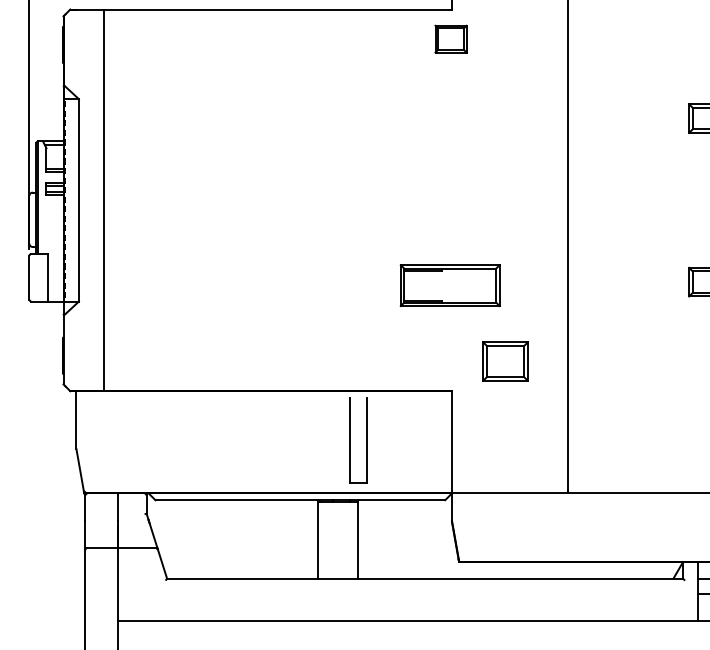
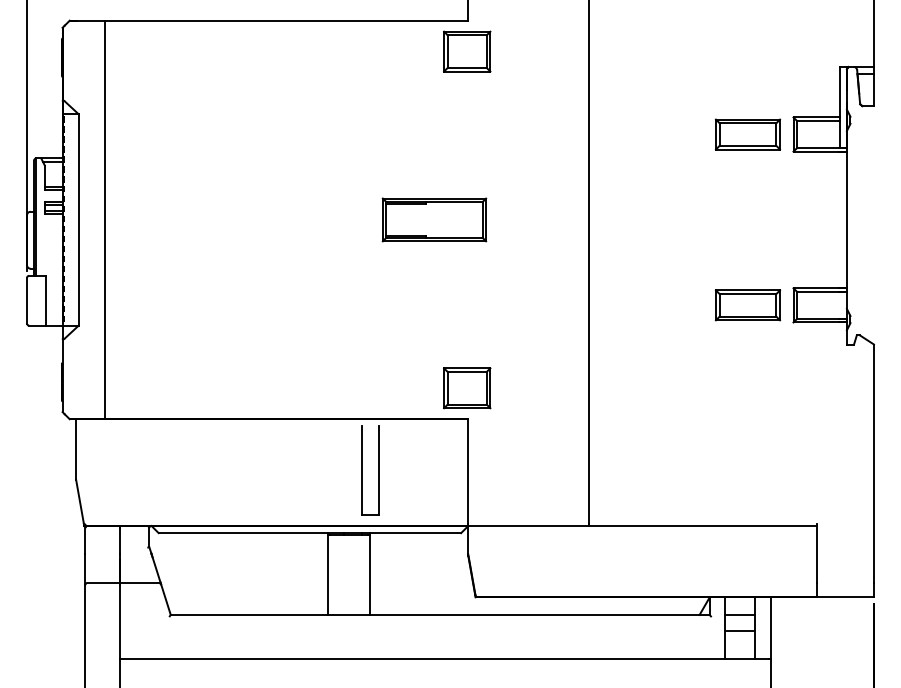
part: (451, 39) -> (467, 51), size x1.43
part: (450, 285) -> (434, 219), moved
part: (505, 361) -> (467, 388), moved

